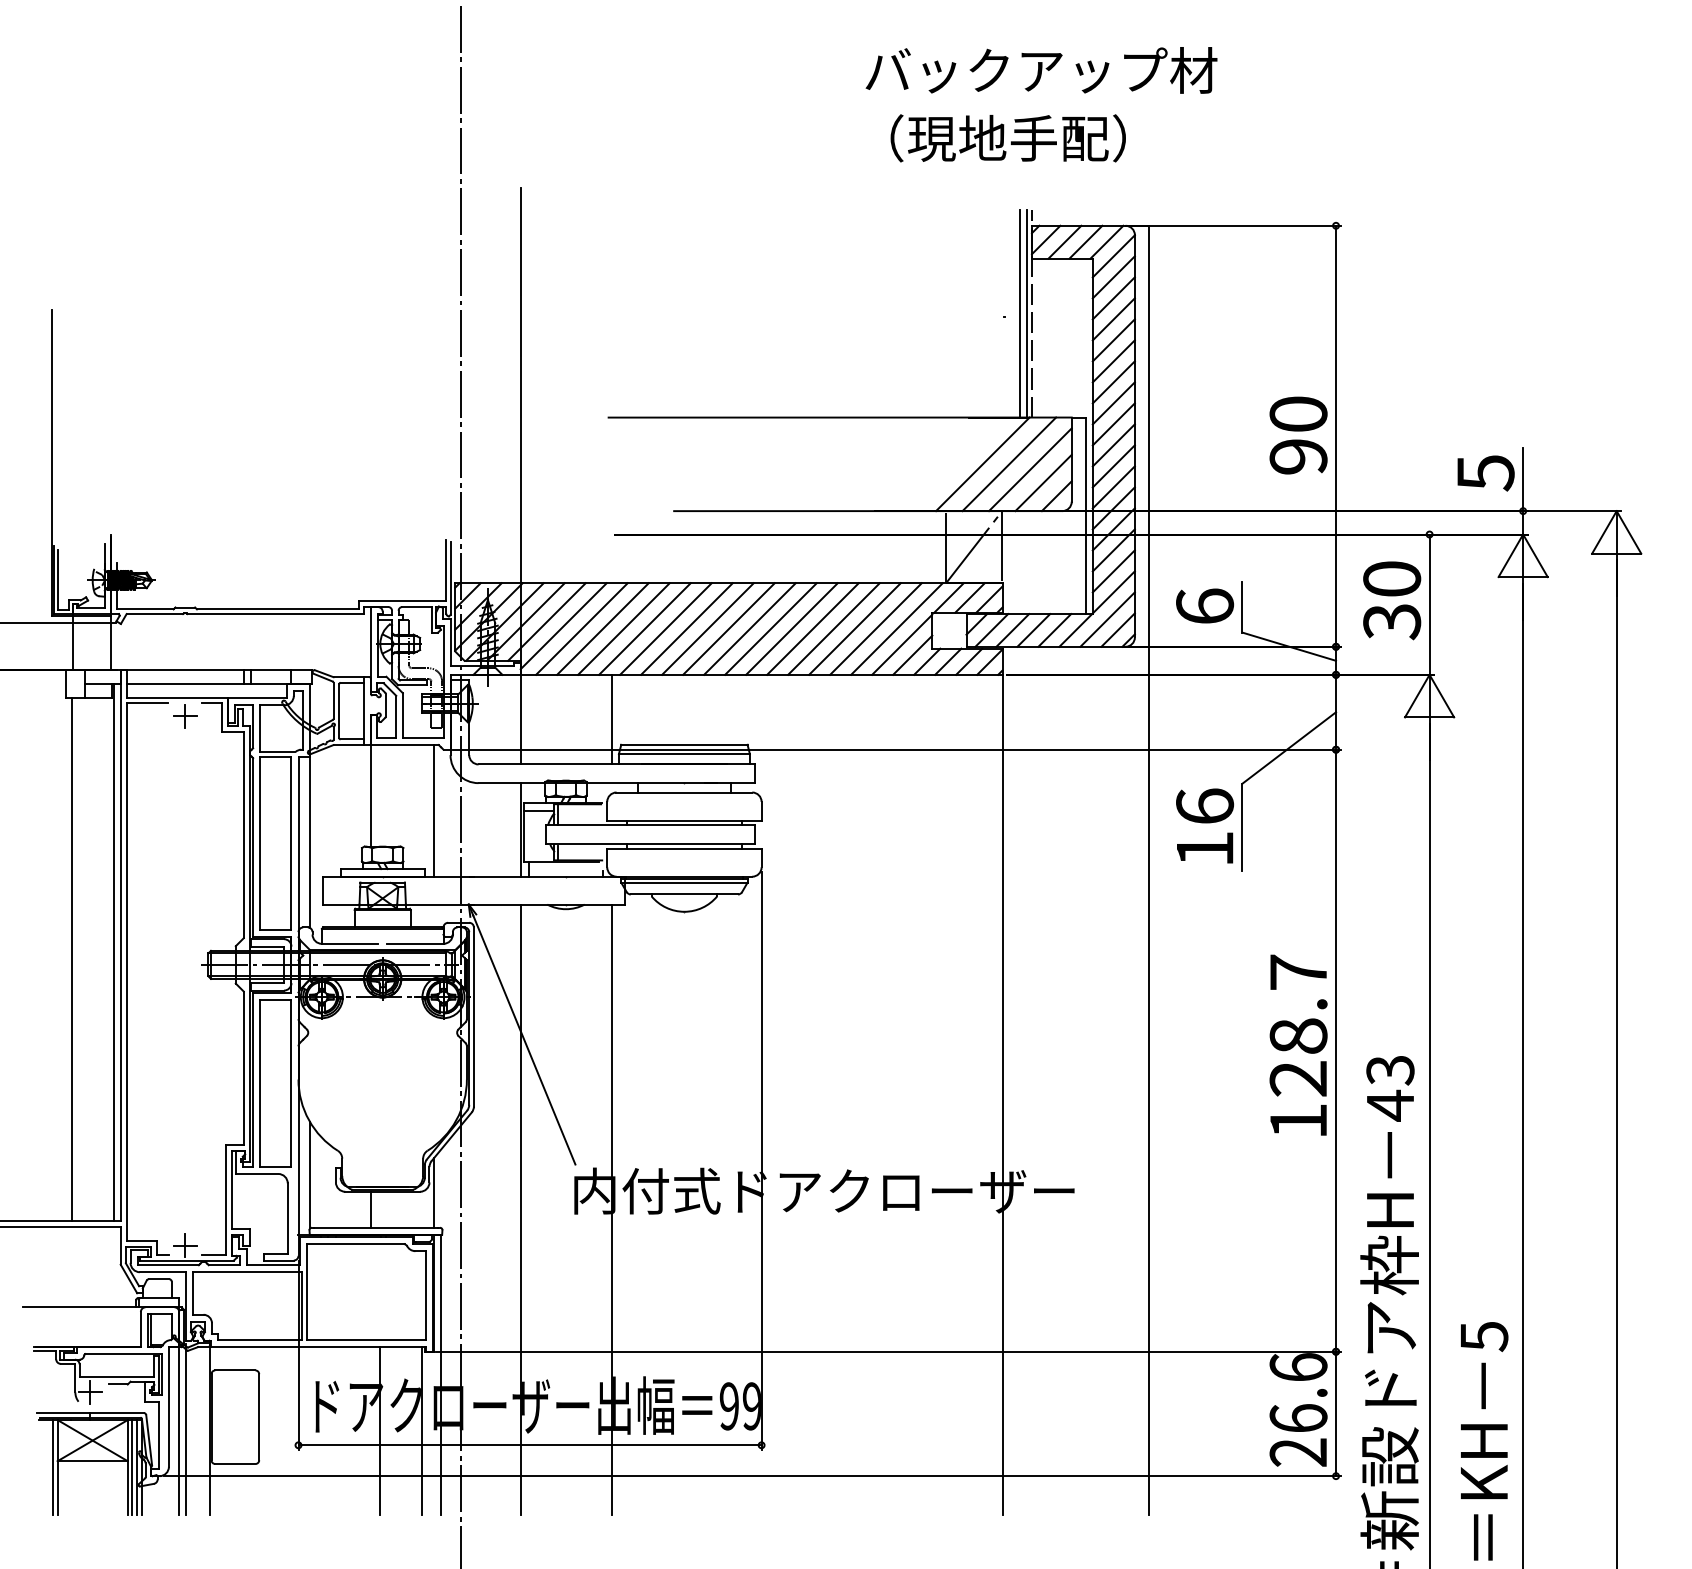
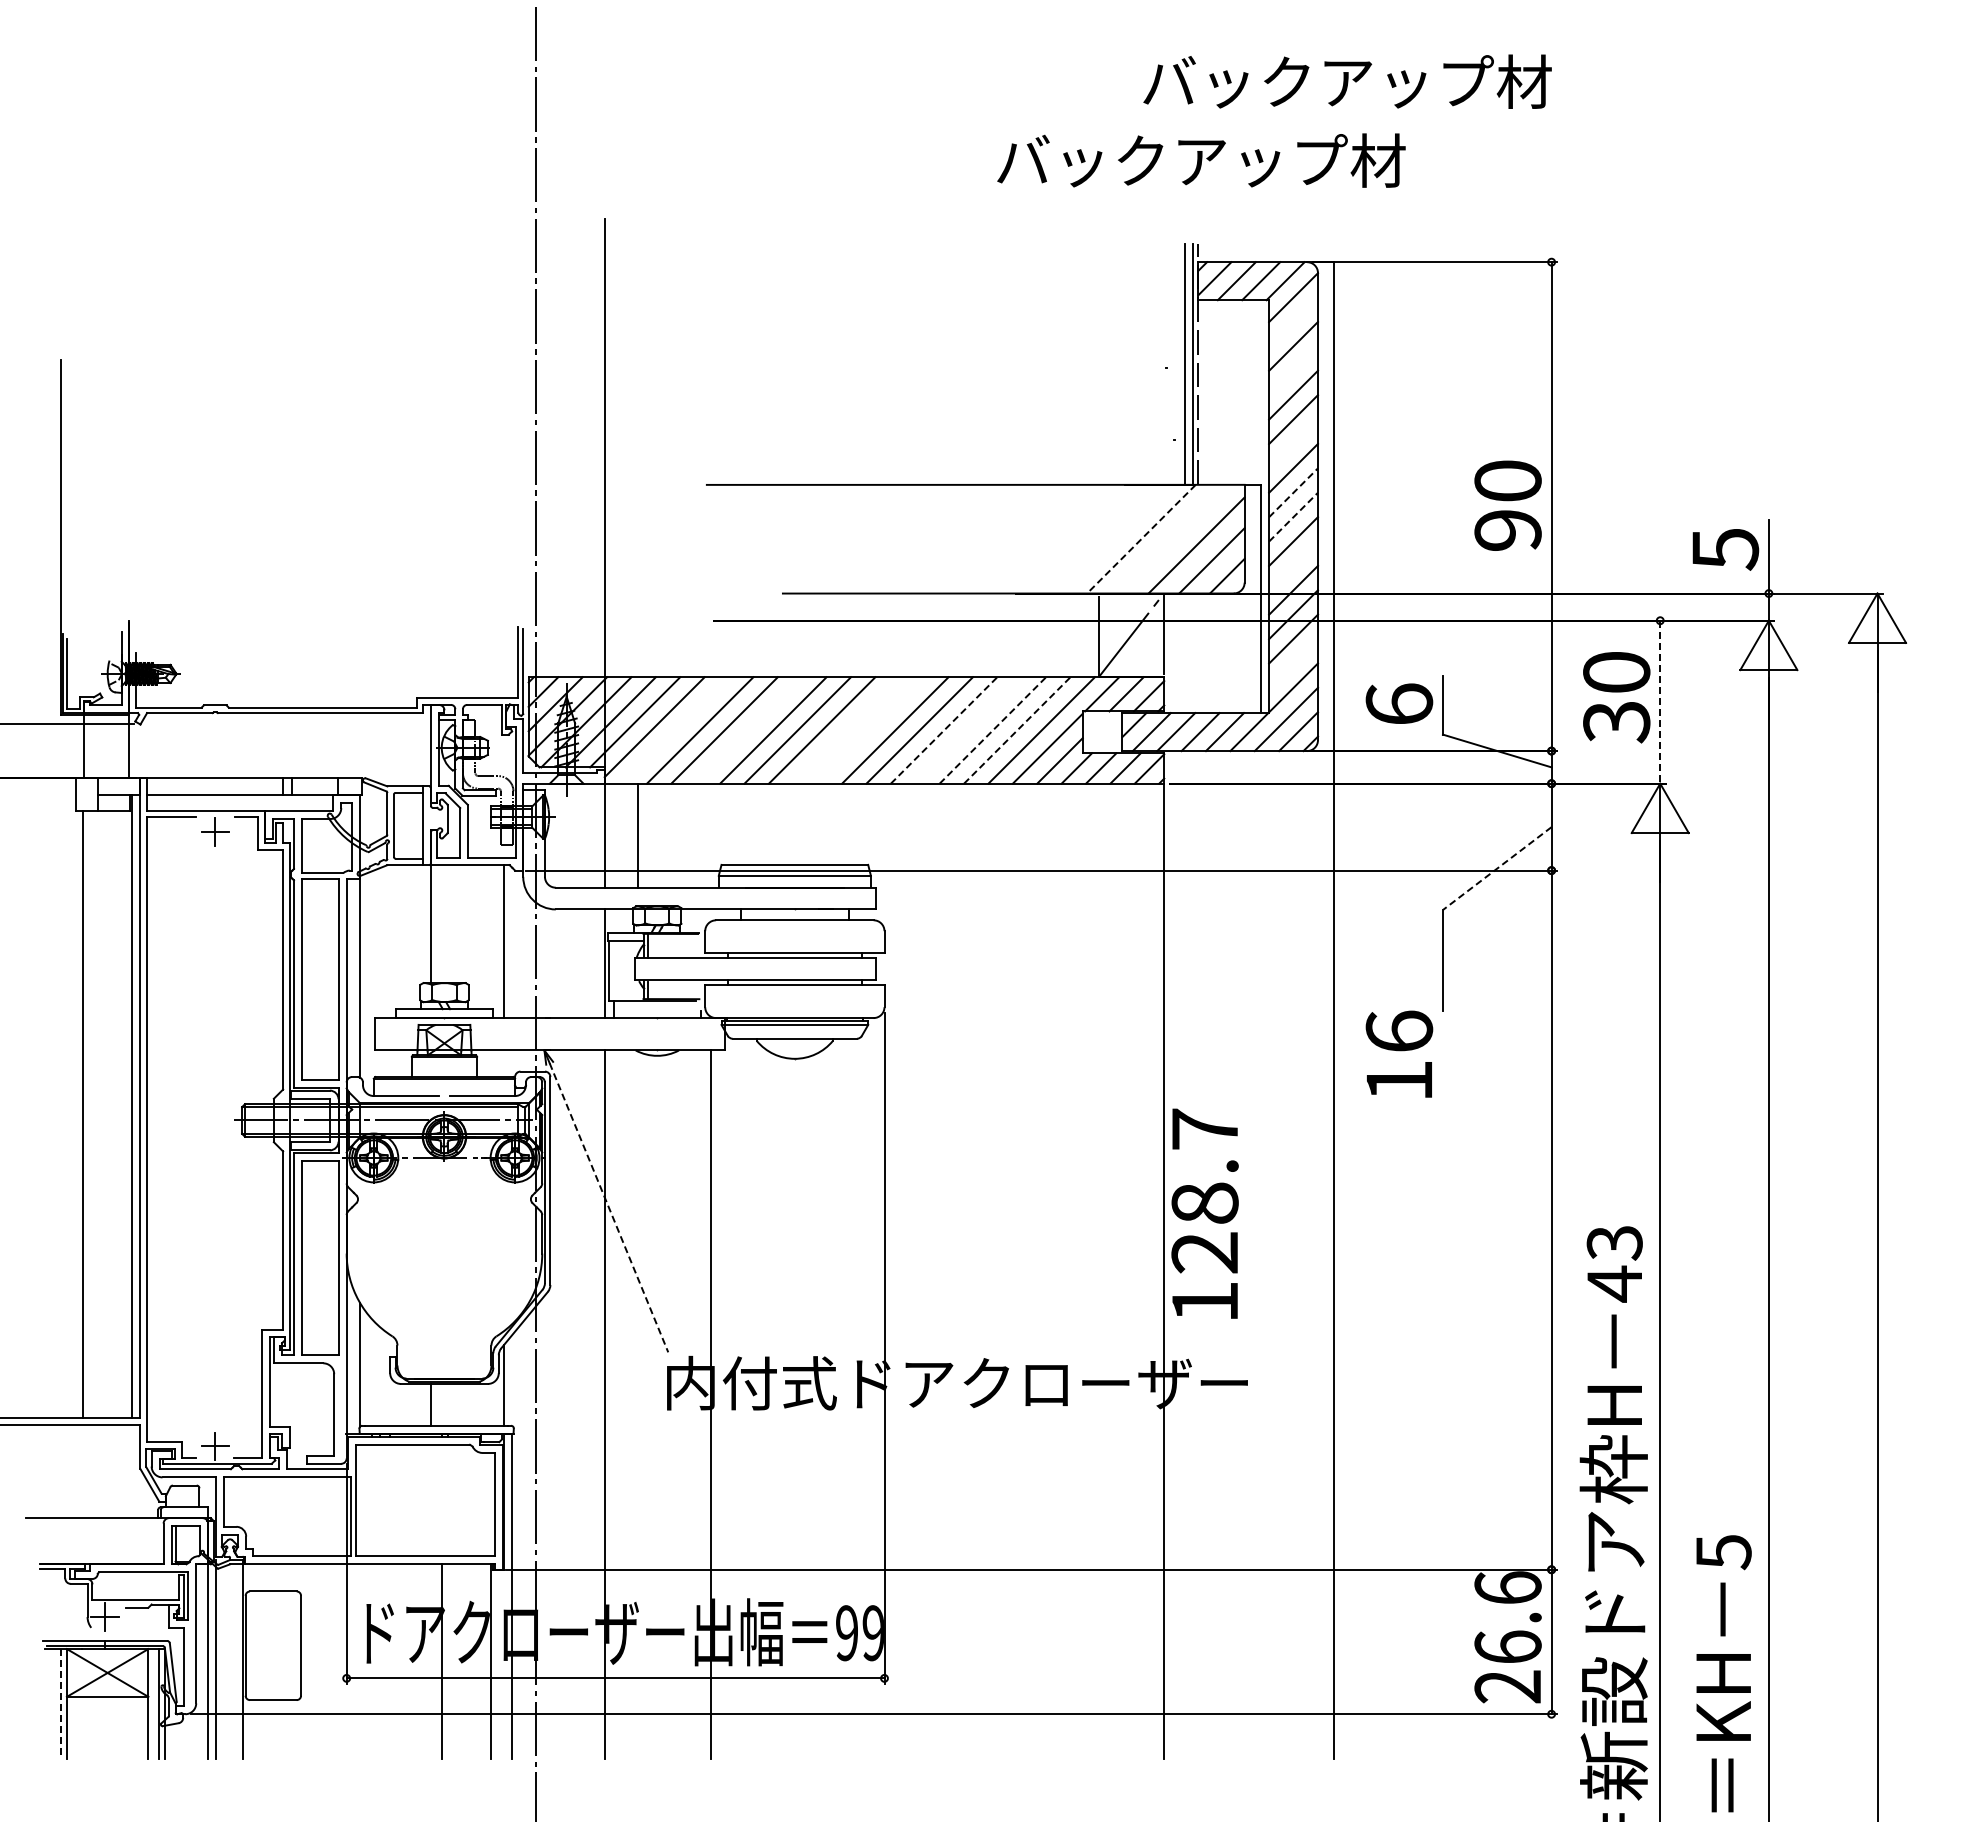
text: (1041, 70) -> (1347, 81), moved
text: (1034, 138) -> (1201, 160), （現地手配） -> バックアップ材
line: (1113, 276) -> (1293, 321), removed
line: (1113, 319) -> (1293, 370), removed
line: (1113, 381) -> (1293, 443), removed
line: (1113, 424) -> (1293, 492), solid -> dashed
line: (1113, 445) -> (1293, 517), solid -> dashed
line: (1008, 463) -> (1171, 538), removed
line: (982, 464) -> (1141, 539), solid -> dashed
line: (1113, 486) -> (1293, 565), removed
line: (1113, 571) -> (1293, 663), removed
line: (1429, 604) -> (1660, 702), solid -> dashed
line: (581, 629) -> (675, 730), removed
line: (644, 629) -> (748, 730), removed
line: (728, 629) -> (846, 730), removed
line: (749, 629) -> (870, 730), removed
line: (813, 629) -> (944, 730), solid -> dashed
line: (833, 629) -> (968, 730), removed
line: (855, 629) -> (993, 730), solid -> dashed
line: (876, 629) -> (1017, 730), solid -> dashed
line: (611, 719) -> (637, 835), moved
line: (1288, 747) -> (1496, 868), solid -> dashed
text: (1205, 825) -> (1399, 1053), moved
line: (524, 1040) -> (609, 1208), solid -> dashed
text: (1298, 1044) -> (1204, 1213), moved
line: (52, 1467) -> (61, 1704), solid -> dashed
line: (132, 1467) -> (153, 1704), removed

